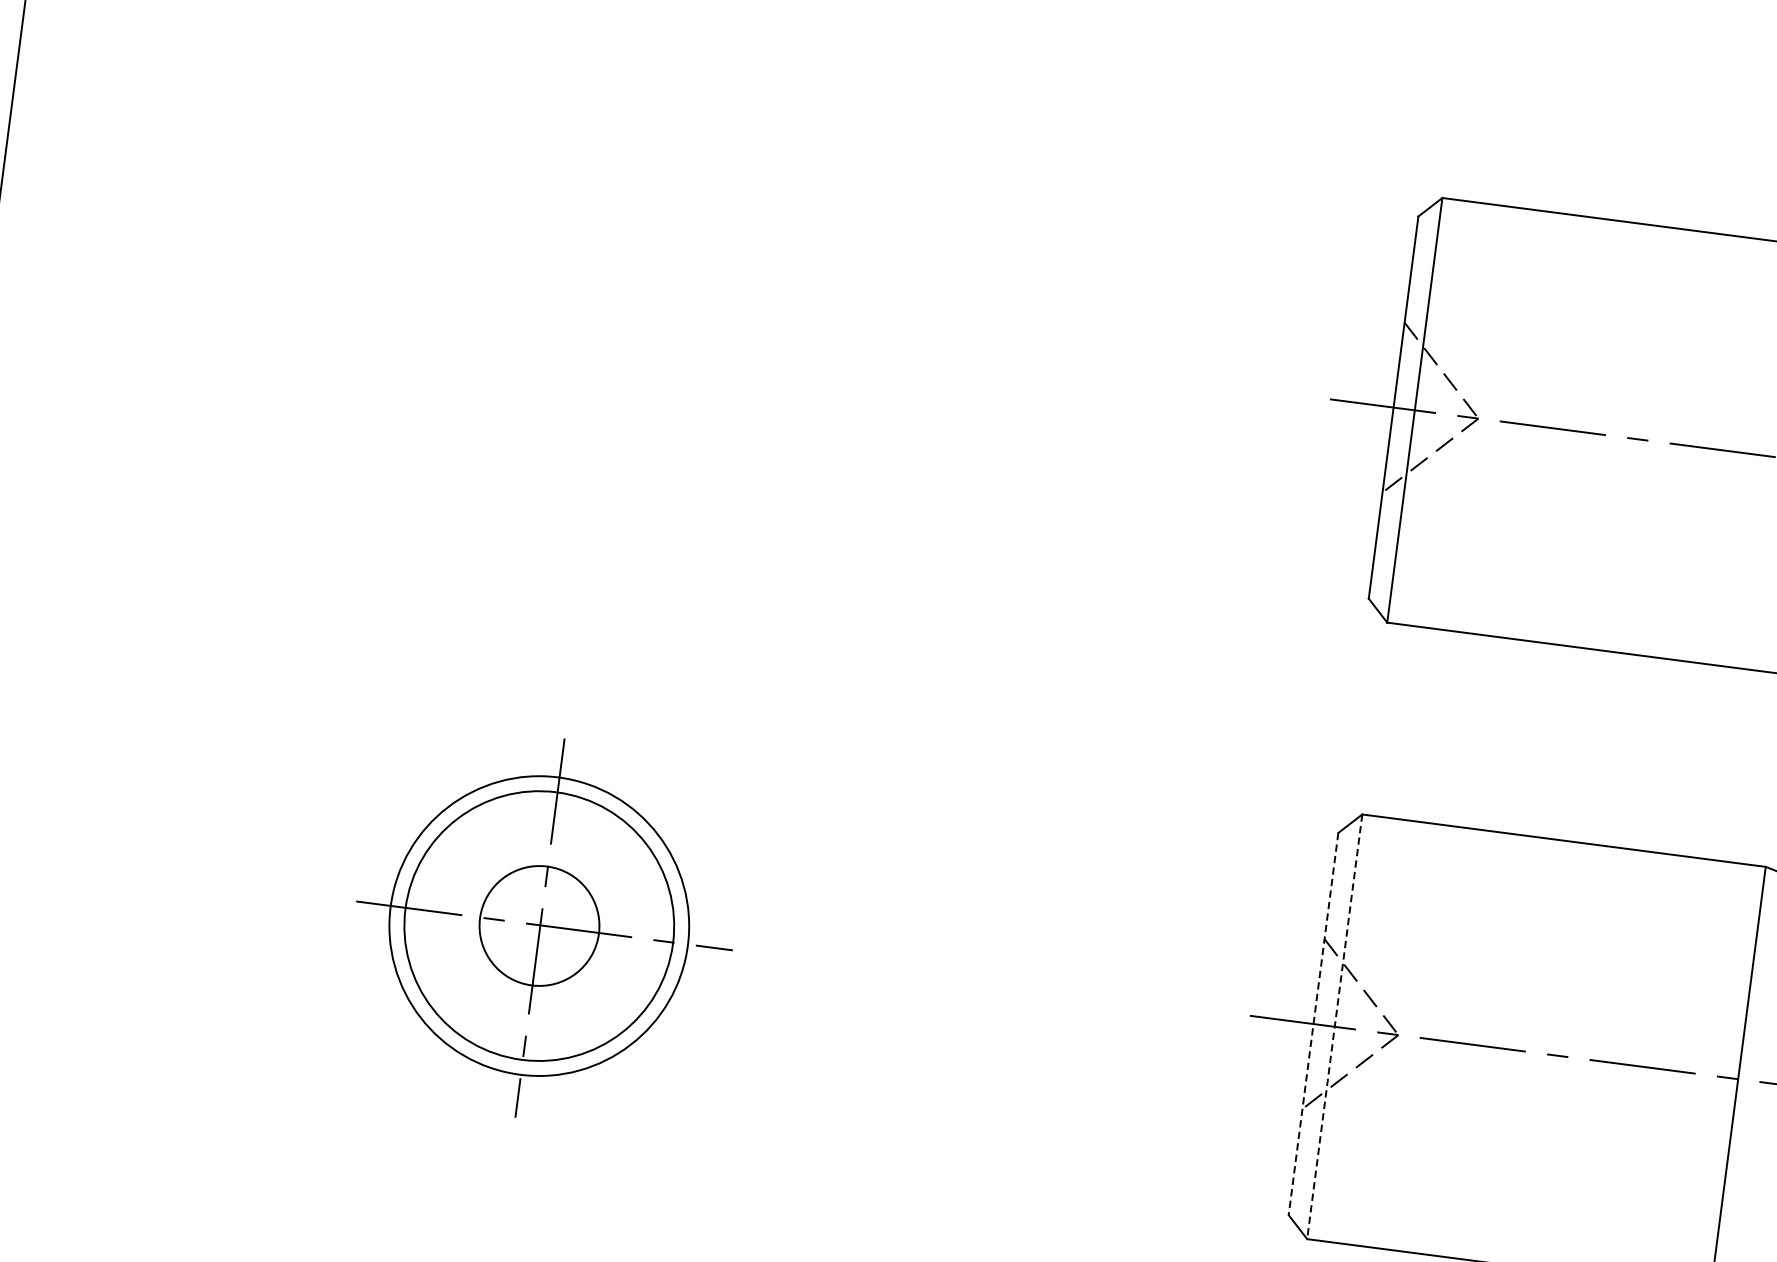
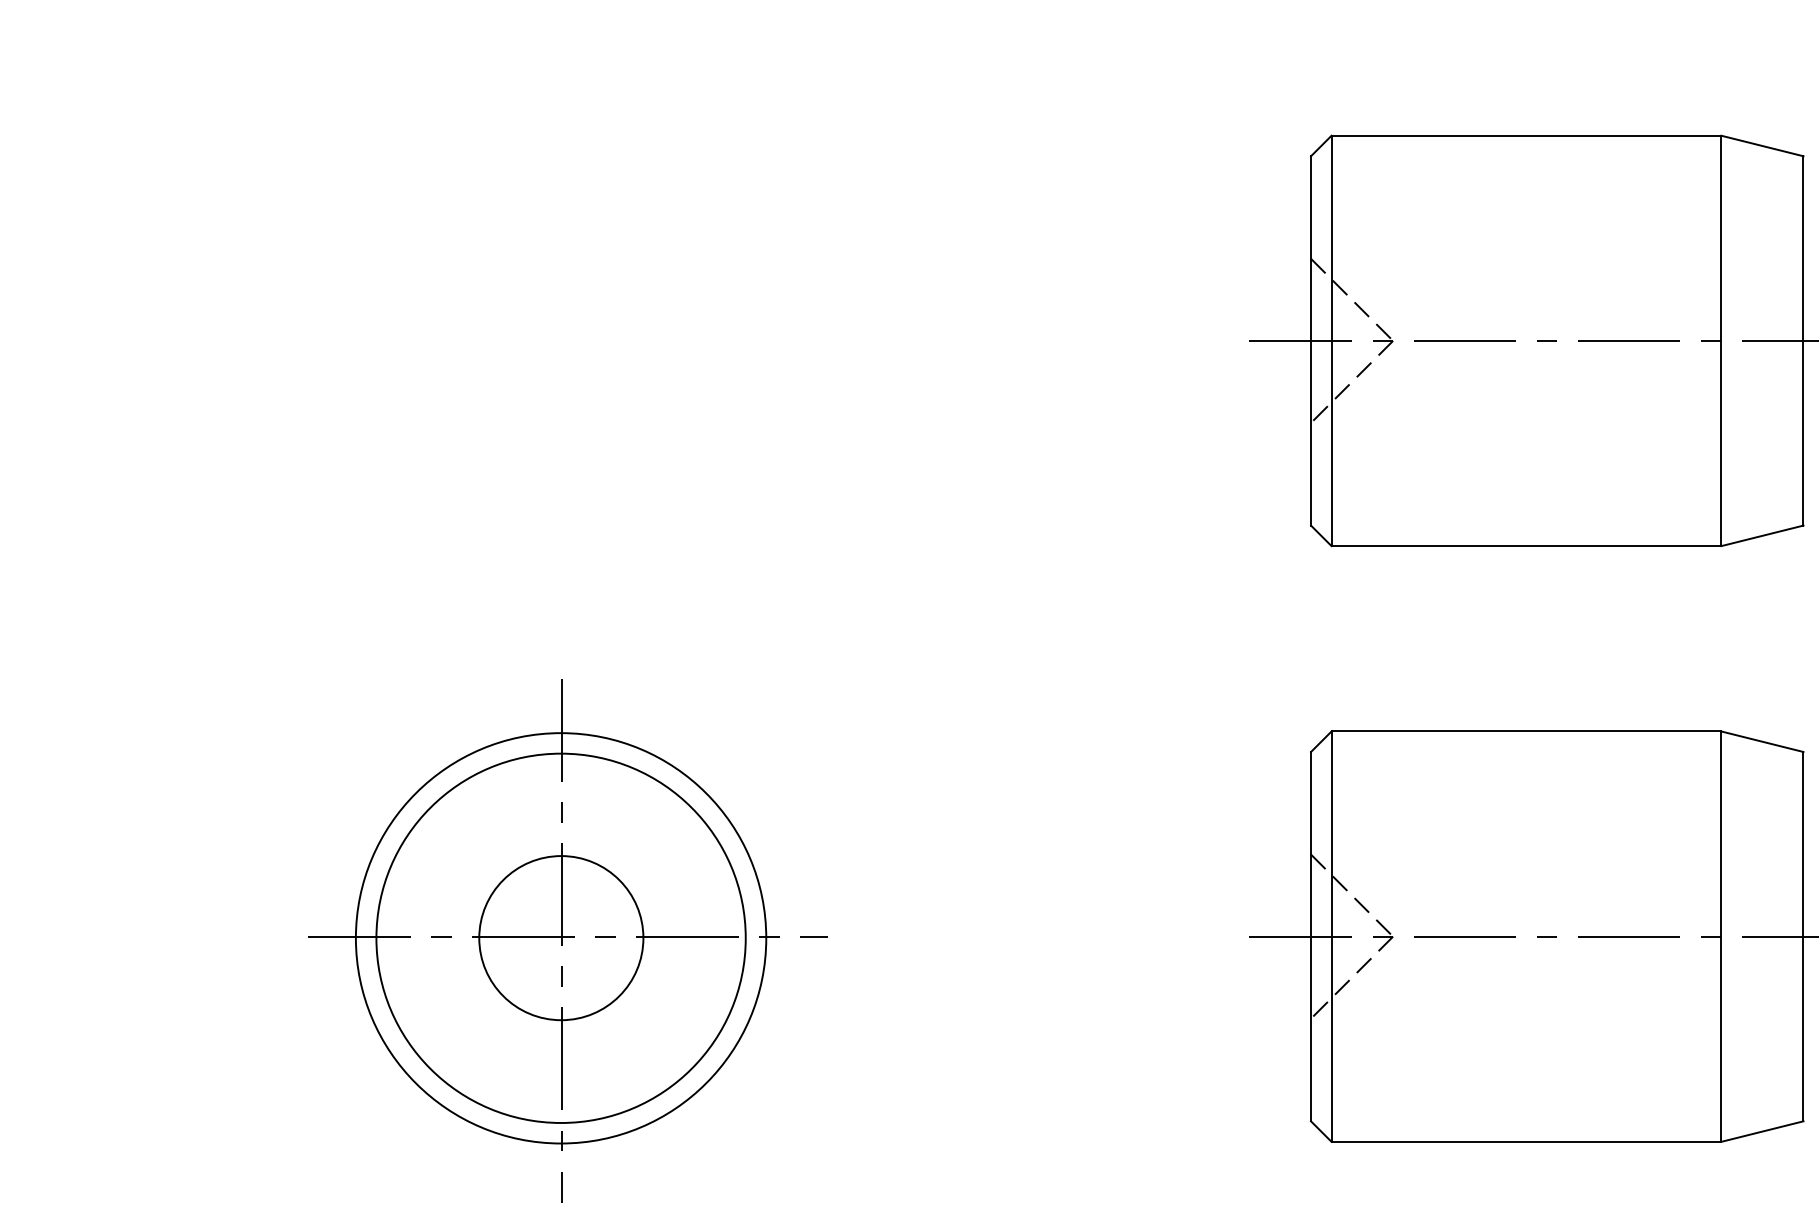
part: (543, 928) -> (567, 940), size x1.43
line: (1314, 1023) -> (1311, 936), dashed -> solid
line: (1334, 1027) -> (1331, 937), dashed -> solid

